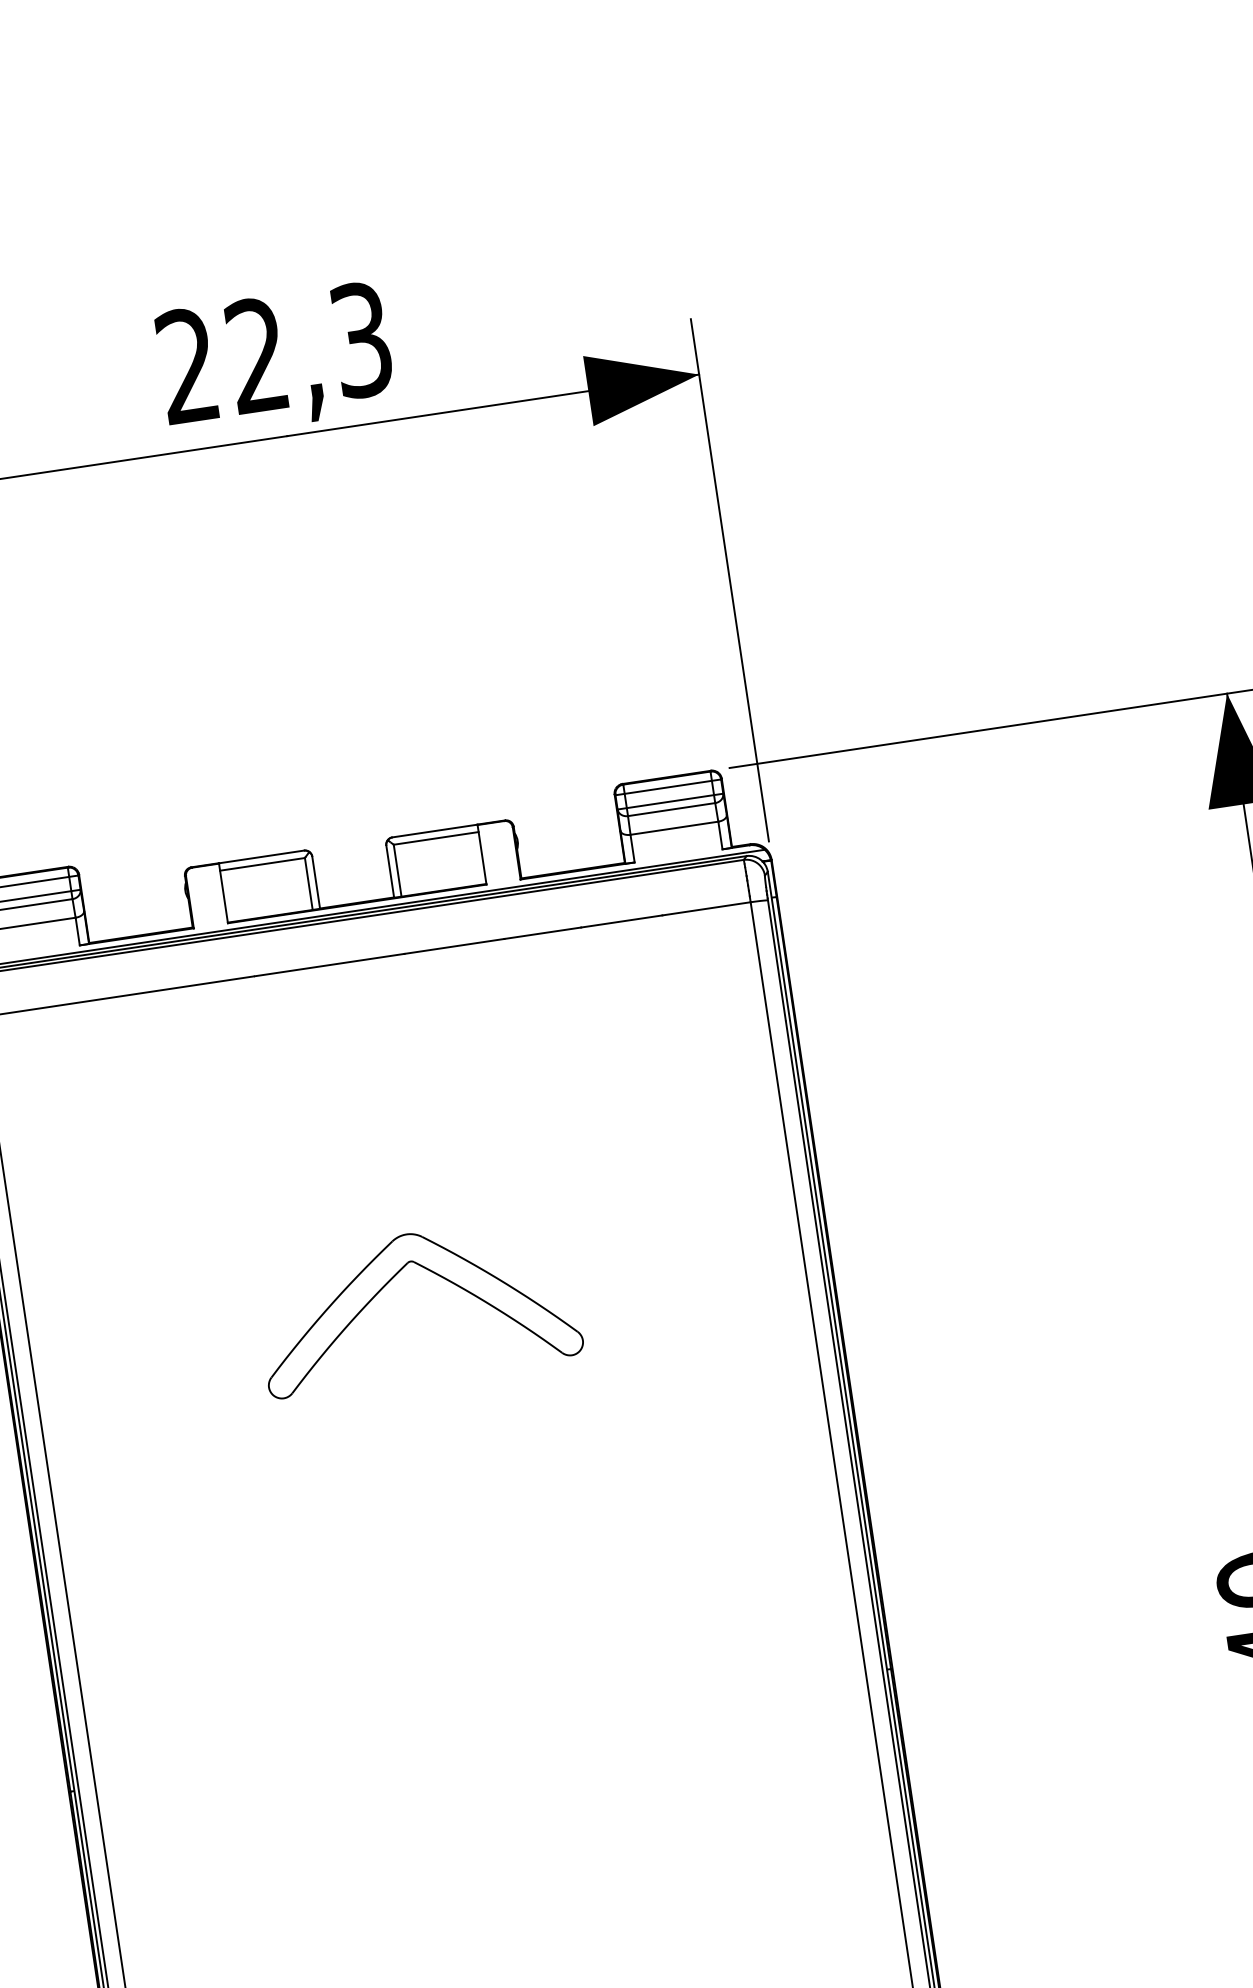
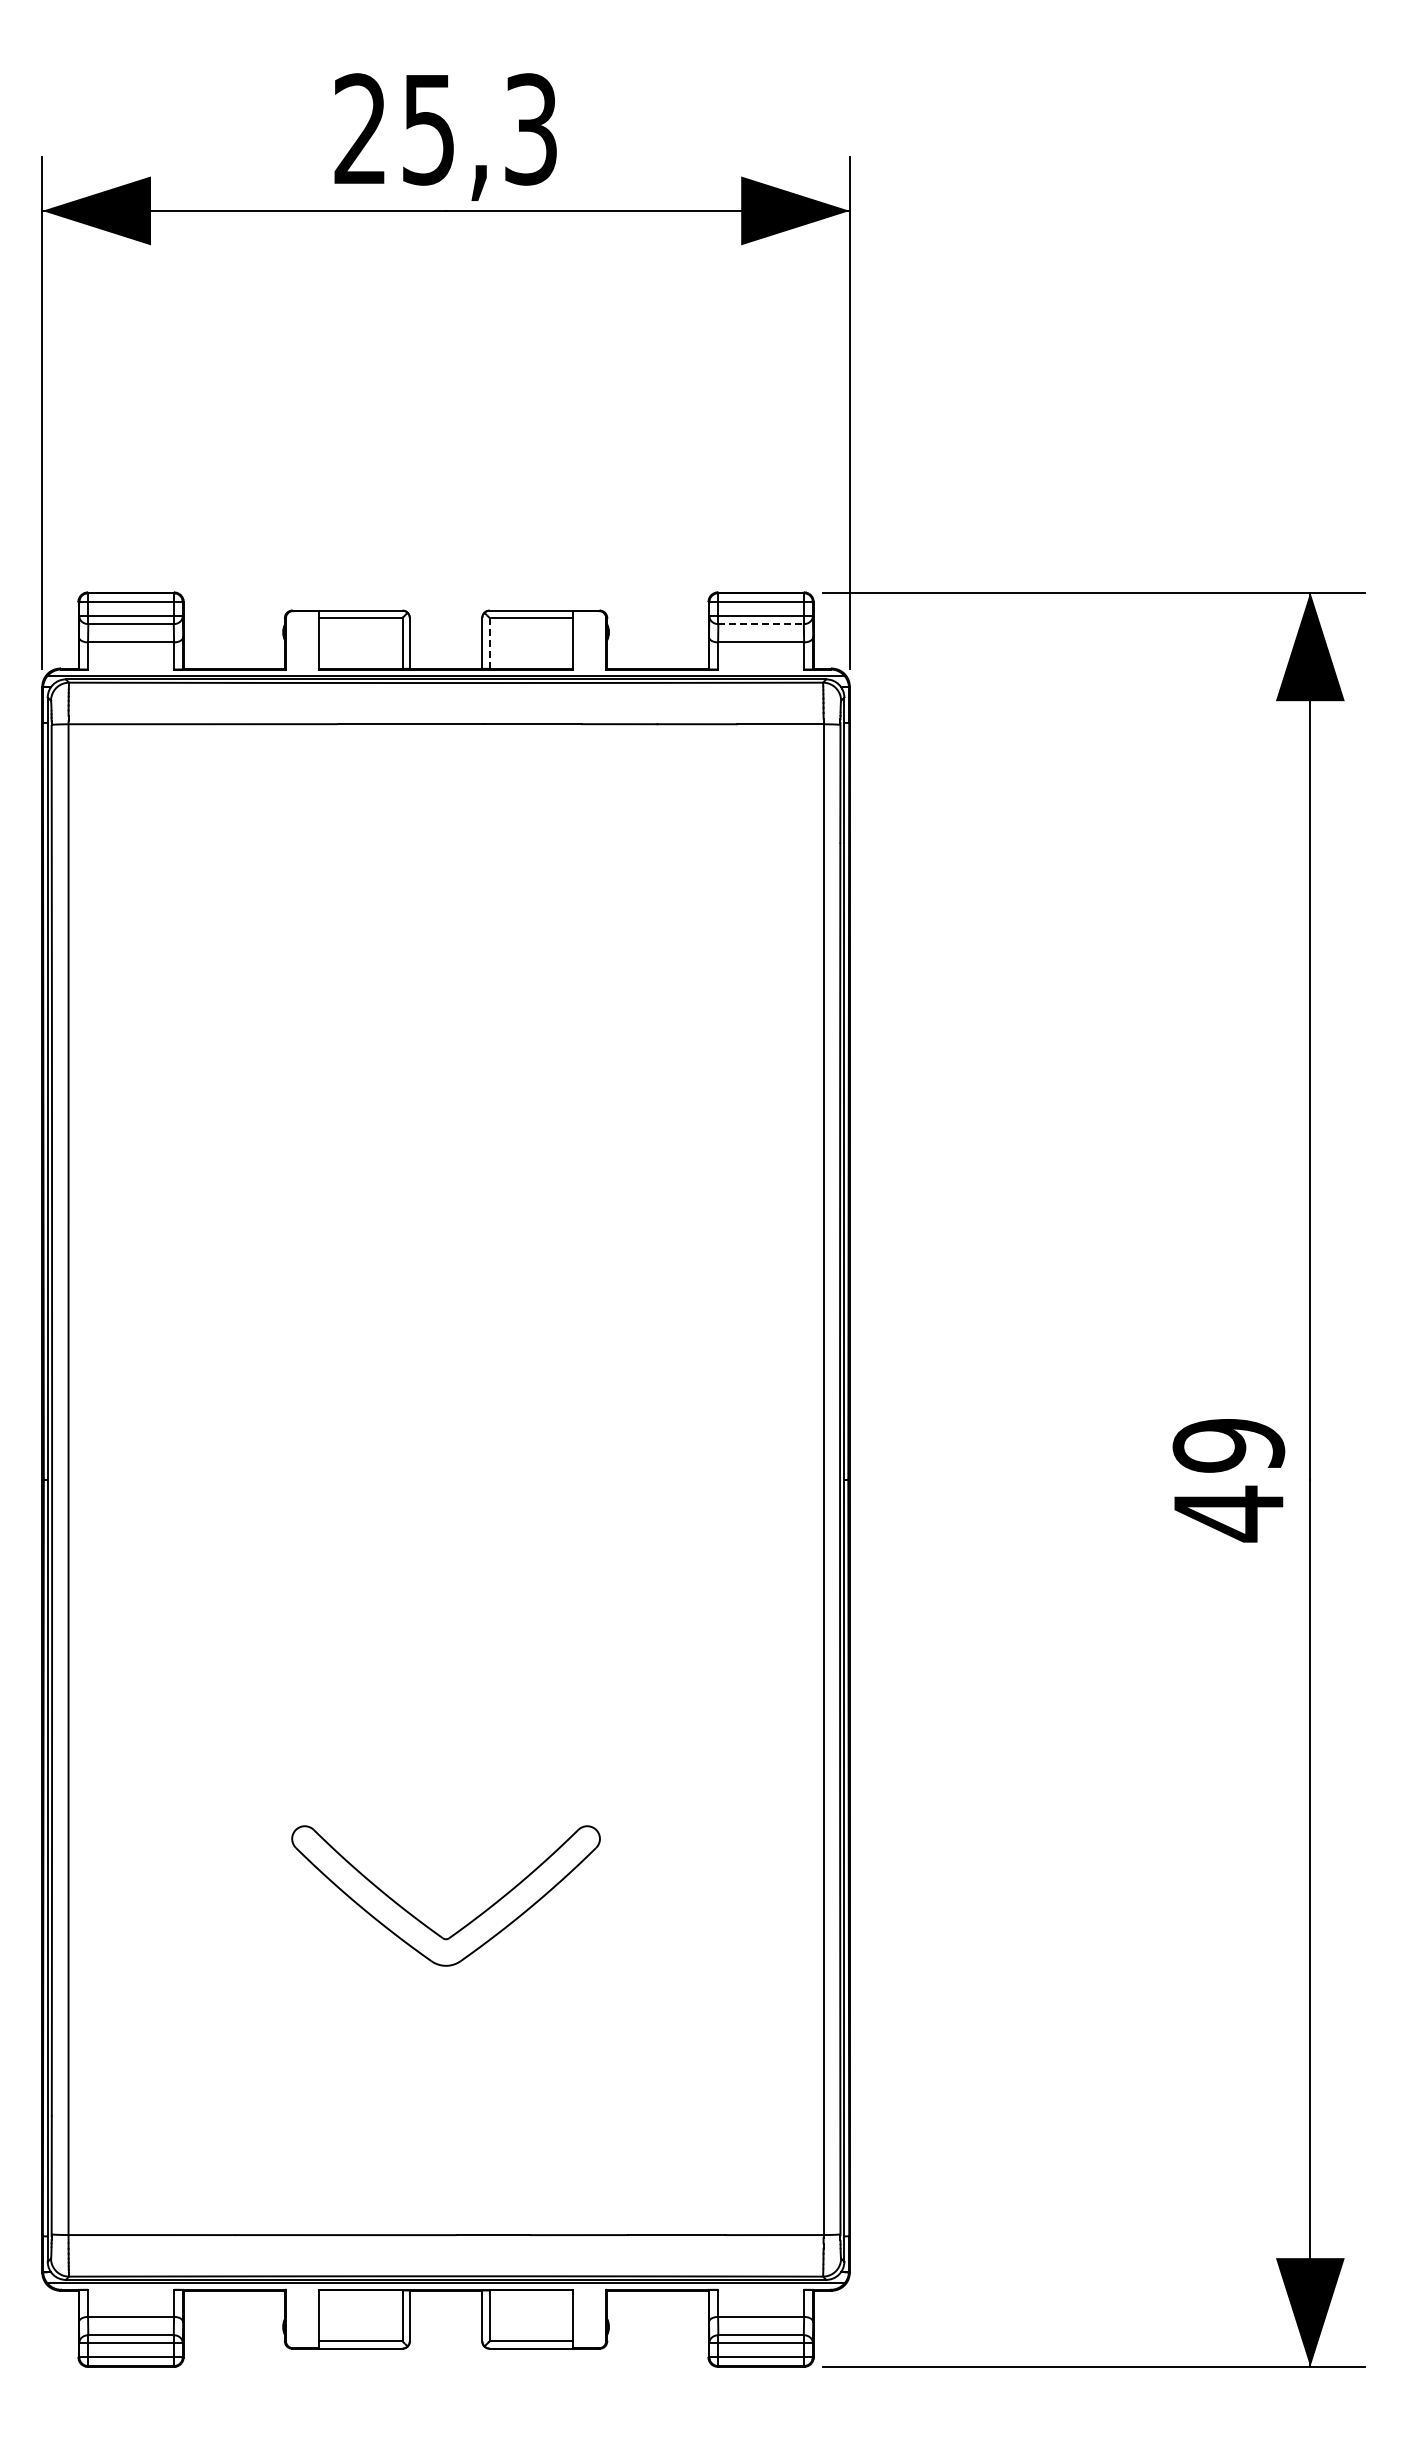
text: (255, 355) -> (427, 129), 22,3 -> 25,3
line: (672, 809) -> (761, 624), solid -> dashed
line: (397, 869) -> (489, 642), solid -> dashed
part: (392, 1279) -> (426, 1034), removed

